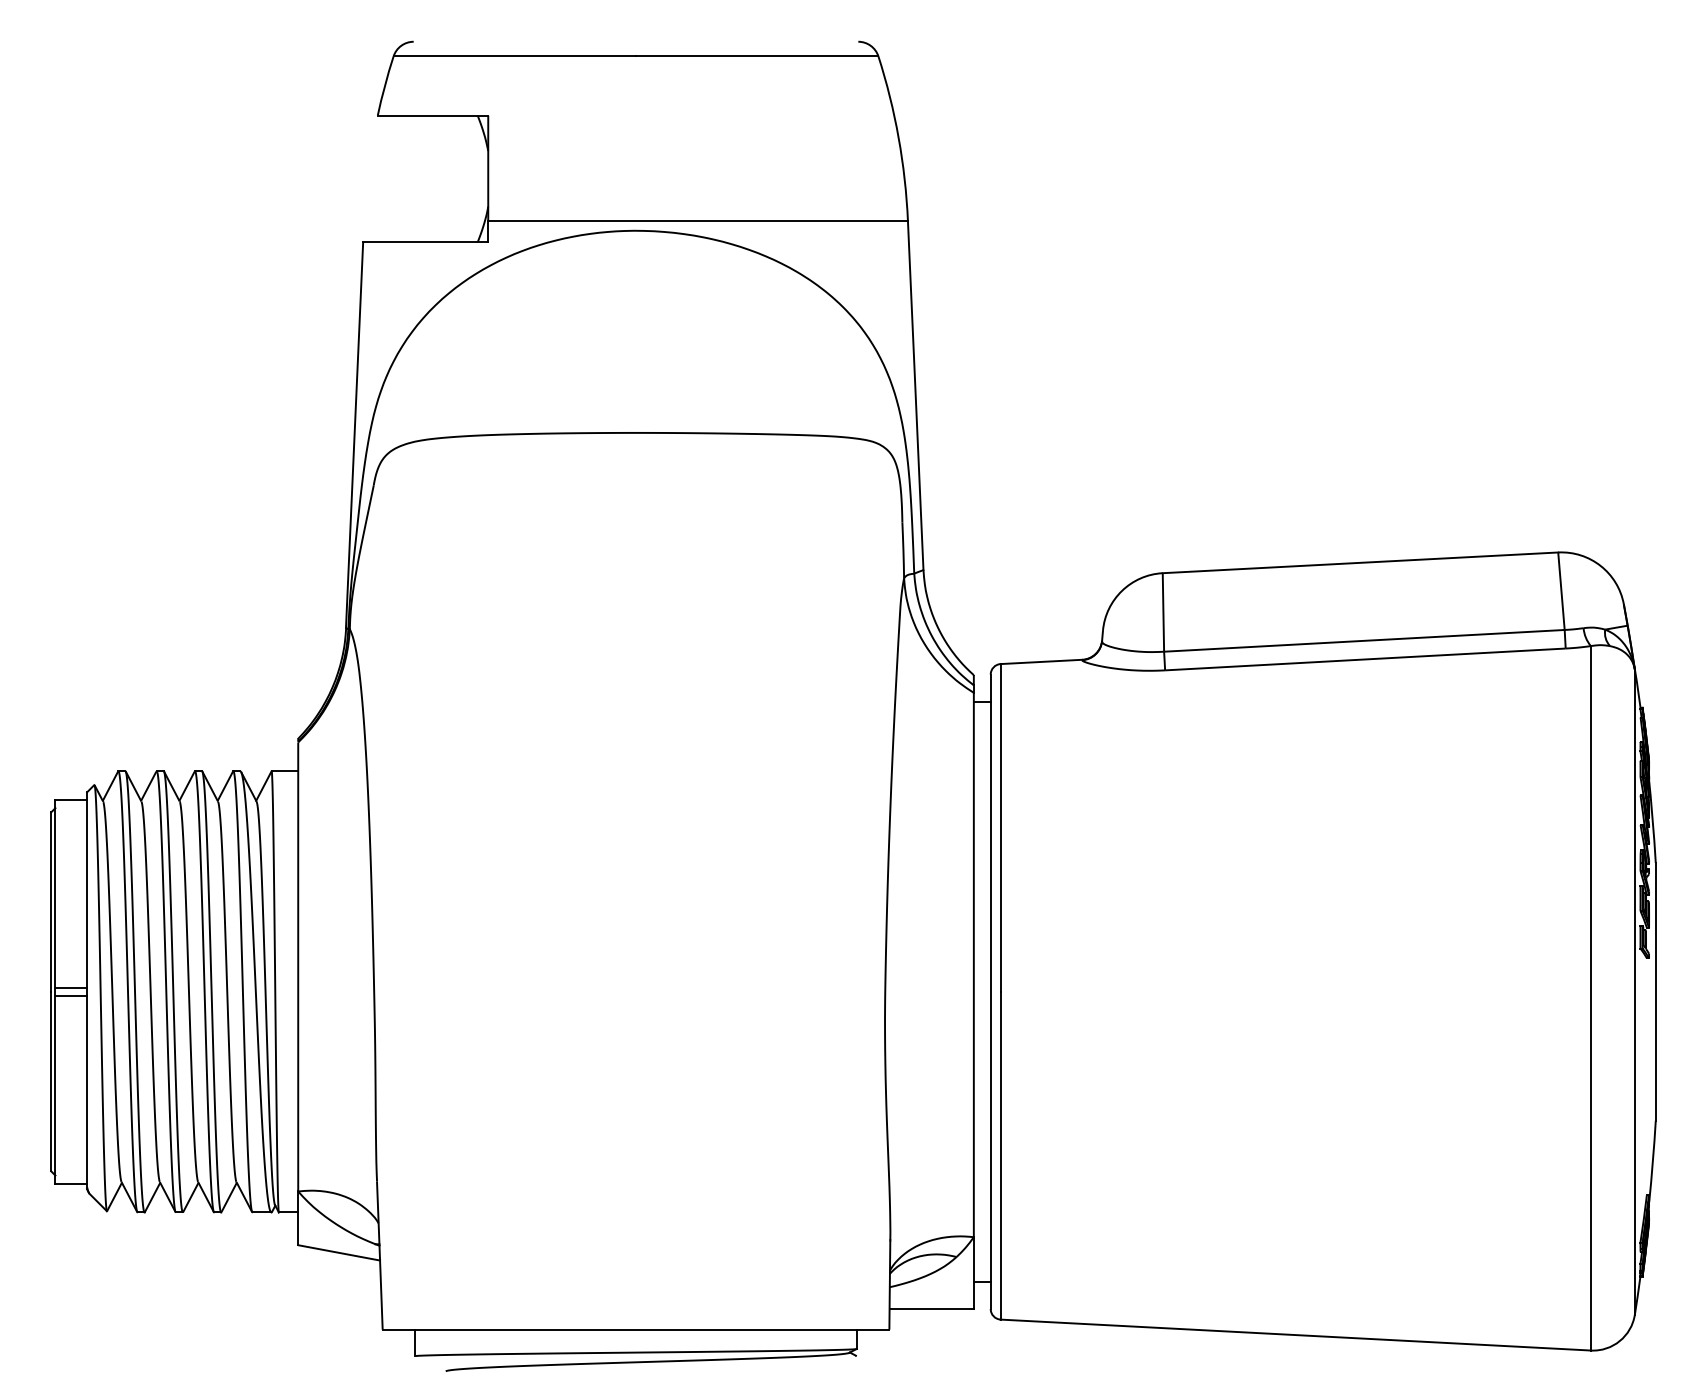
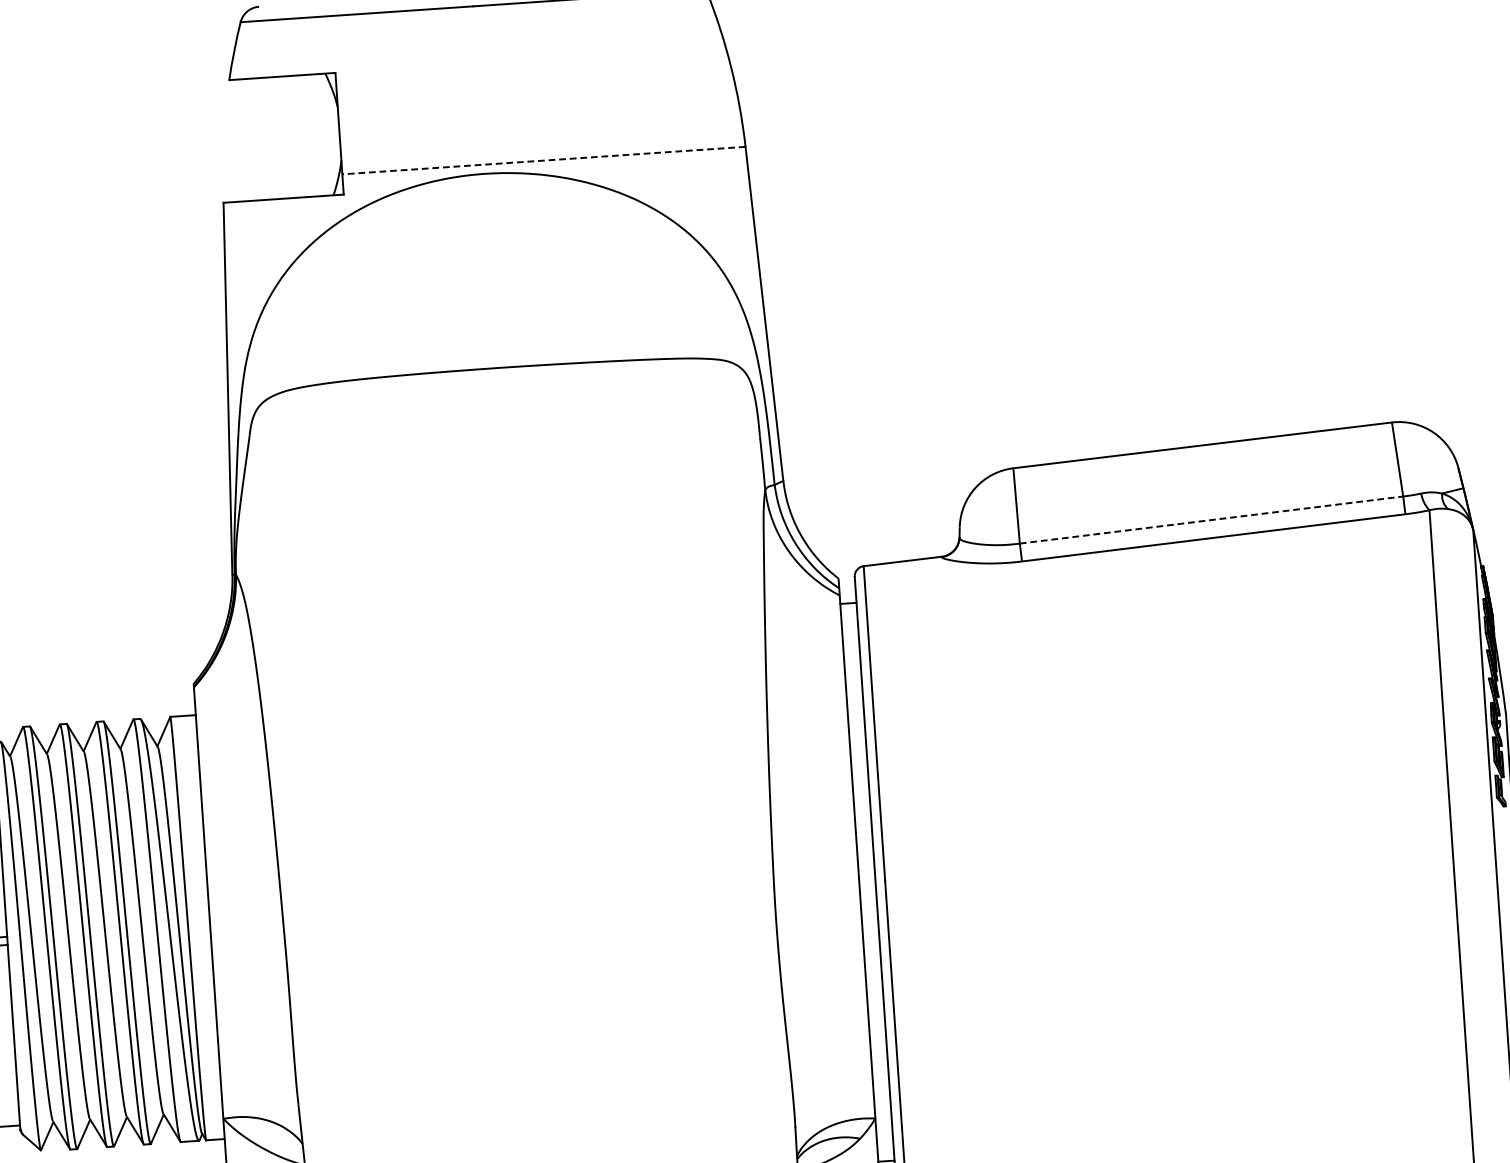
line: (698, 221) -> (544, 160), solid -> dashed
line: (1364, 640) -> (1211, 519), solid -> dashed

